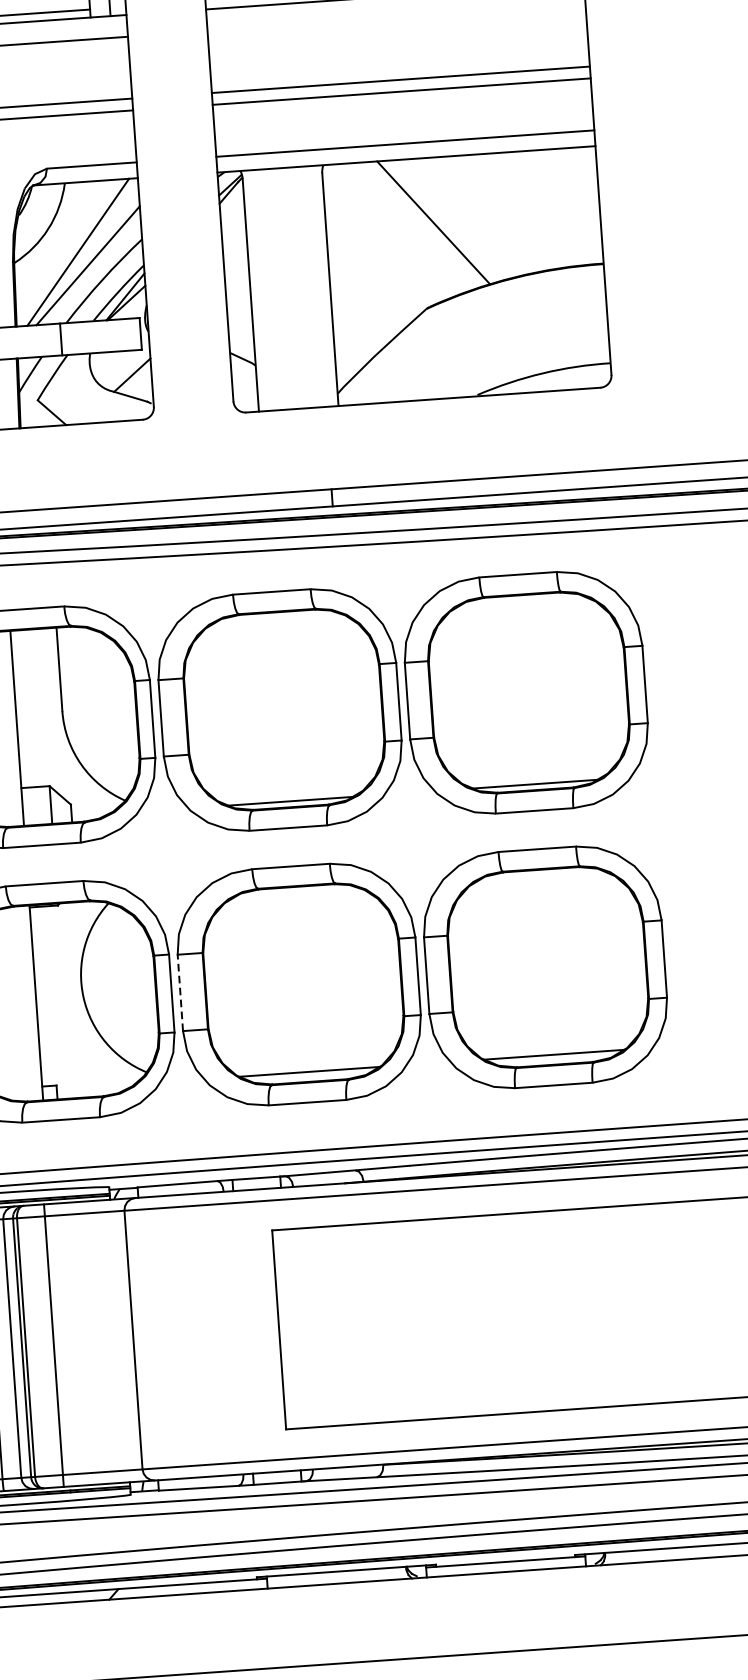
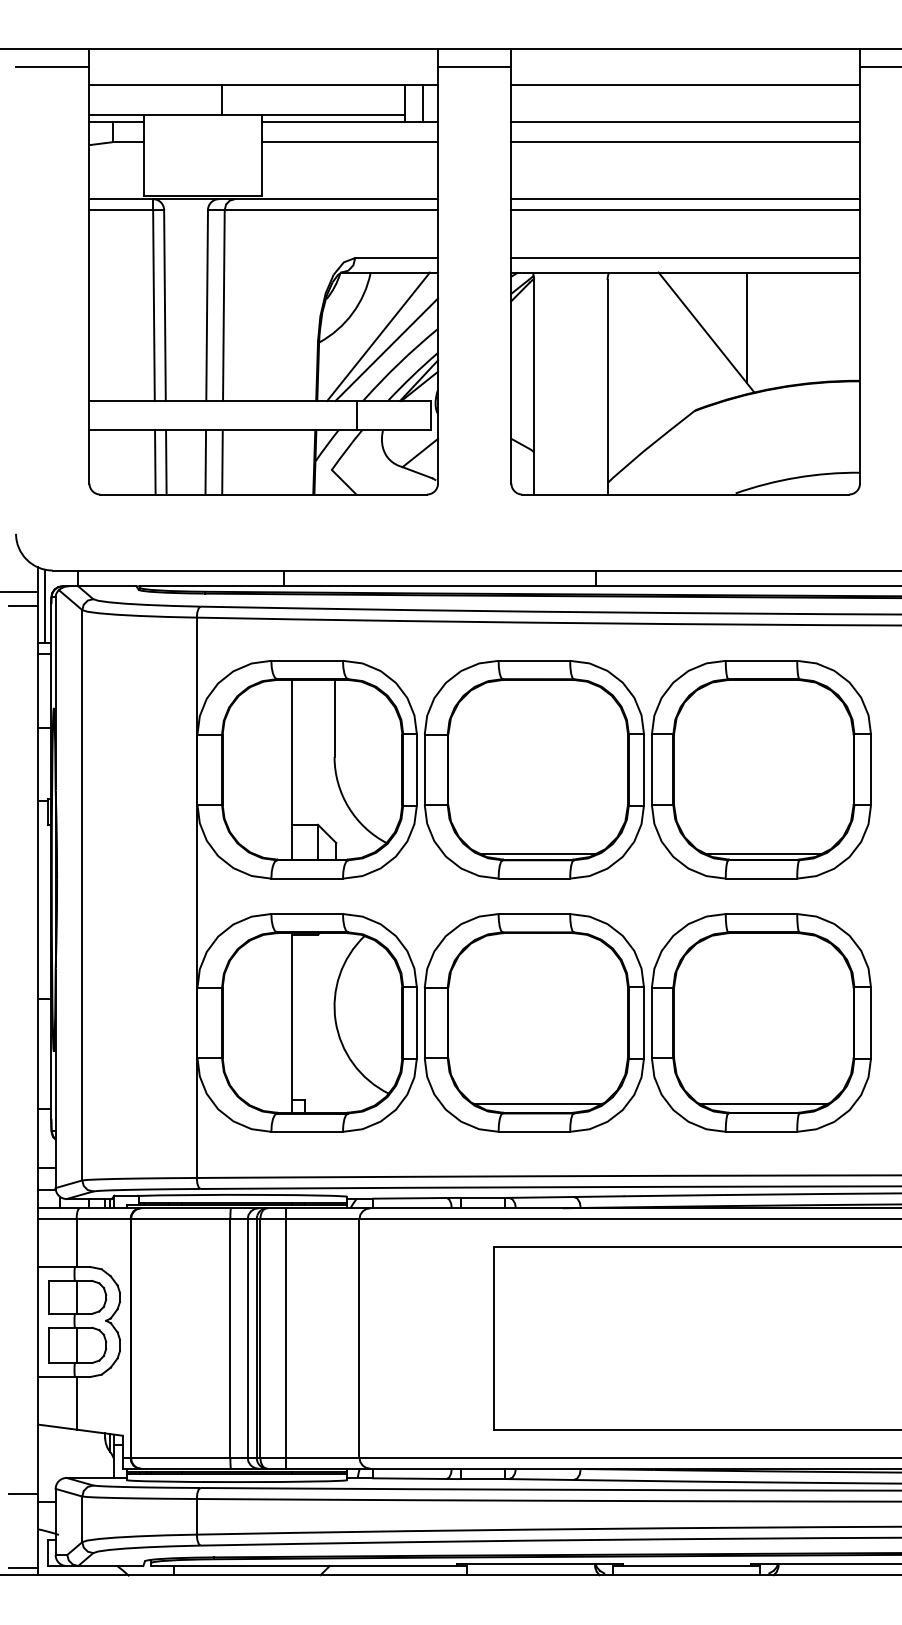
line: (396, 18) -> (685, 142), added
line: (476, 214) -> (746, 327), added
line: (180, 992) -> (424, 1022), dashed -> solid

